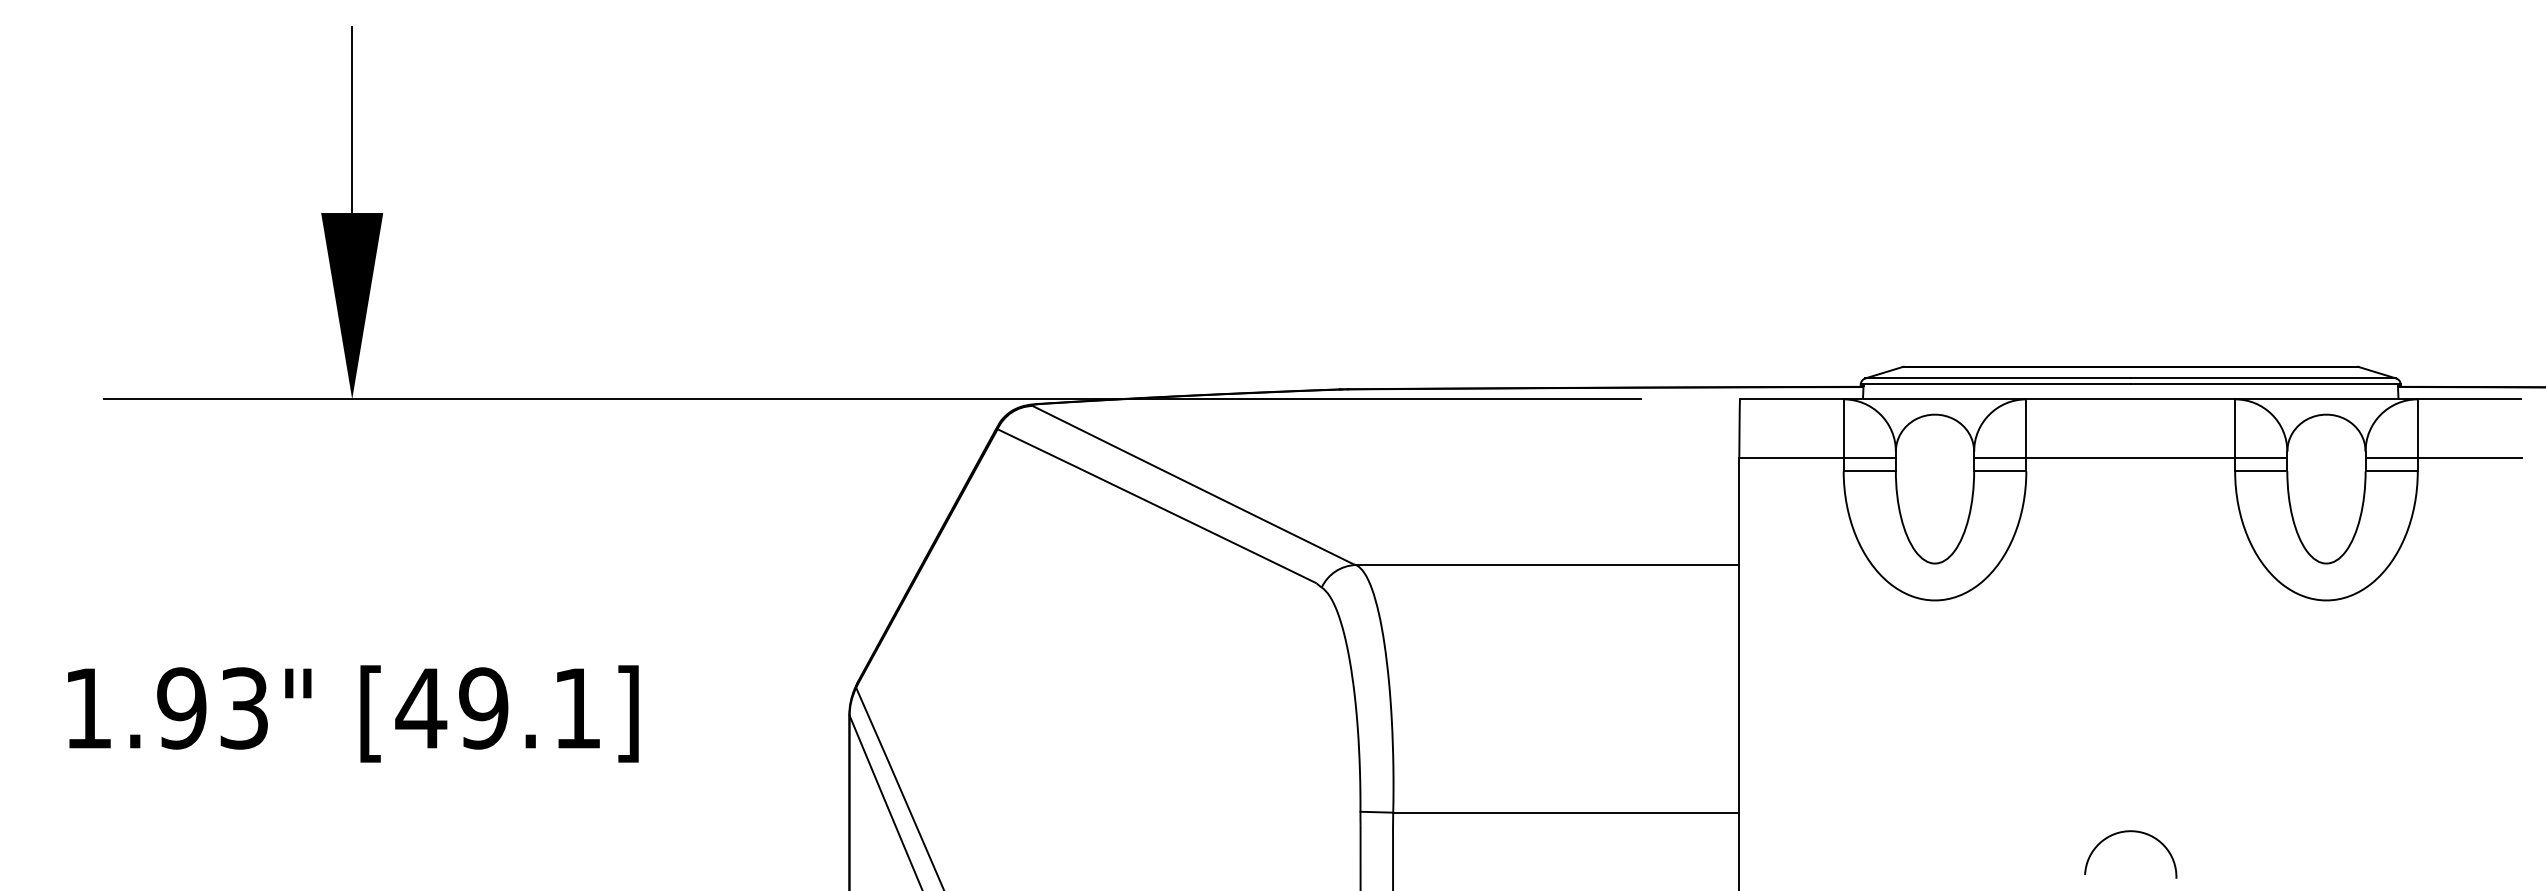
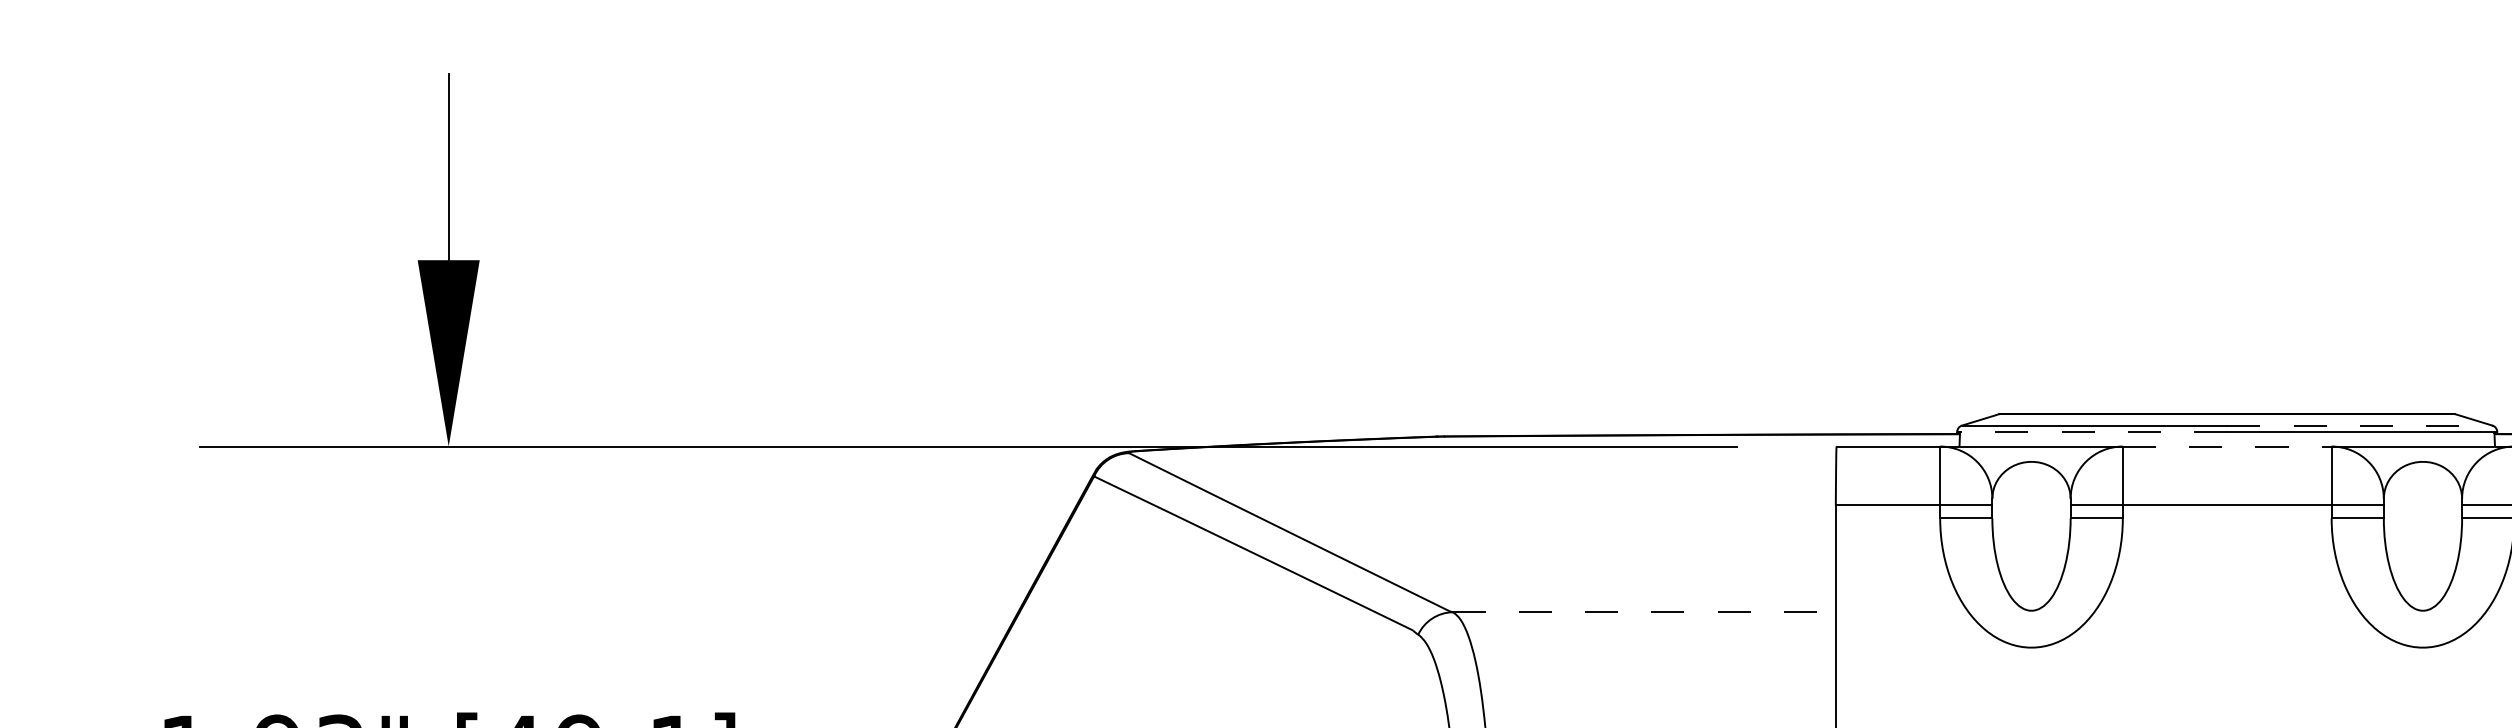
line: (2263, 378) -> (2360, 425), solid -> dashed
line: (1995, 384) -> (2092, 431), solid -> dashed
line: (2131, 399) -> (2228, 446), solid -> dashed
line: (1547, 565) -> (1644, 612), solid -> dashed

